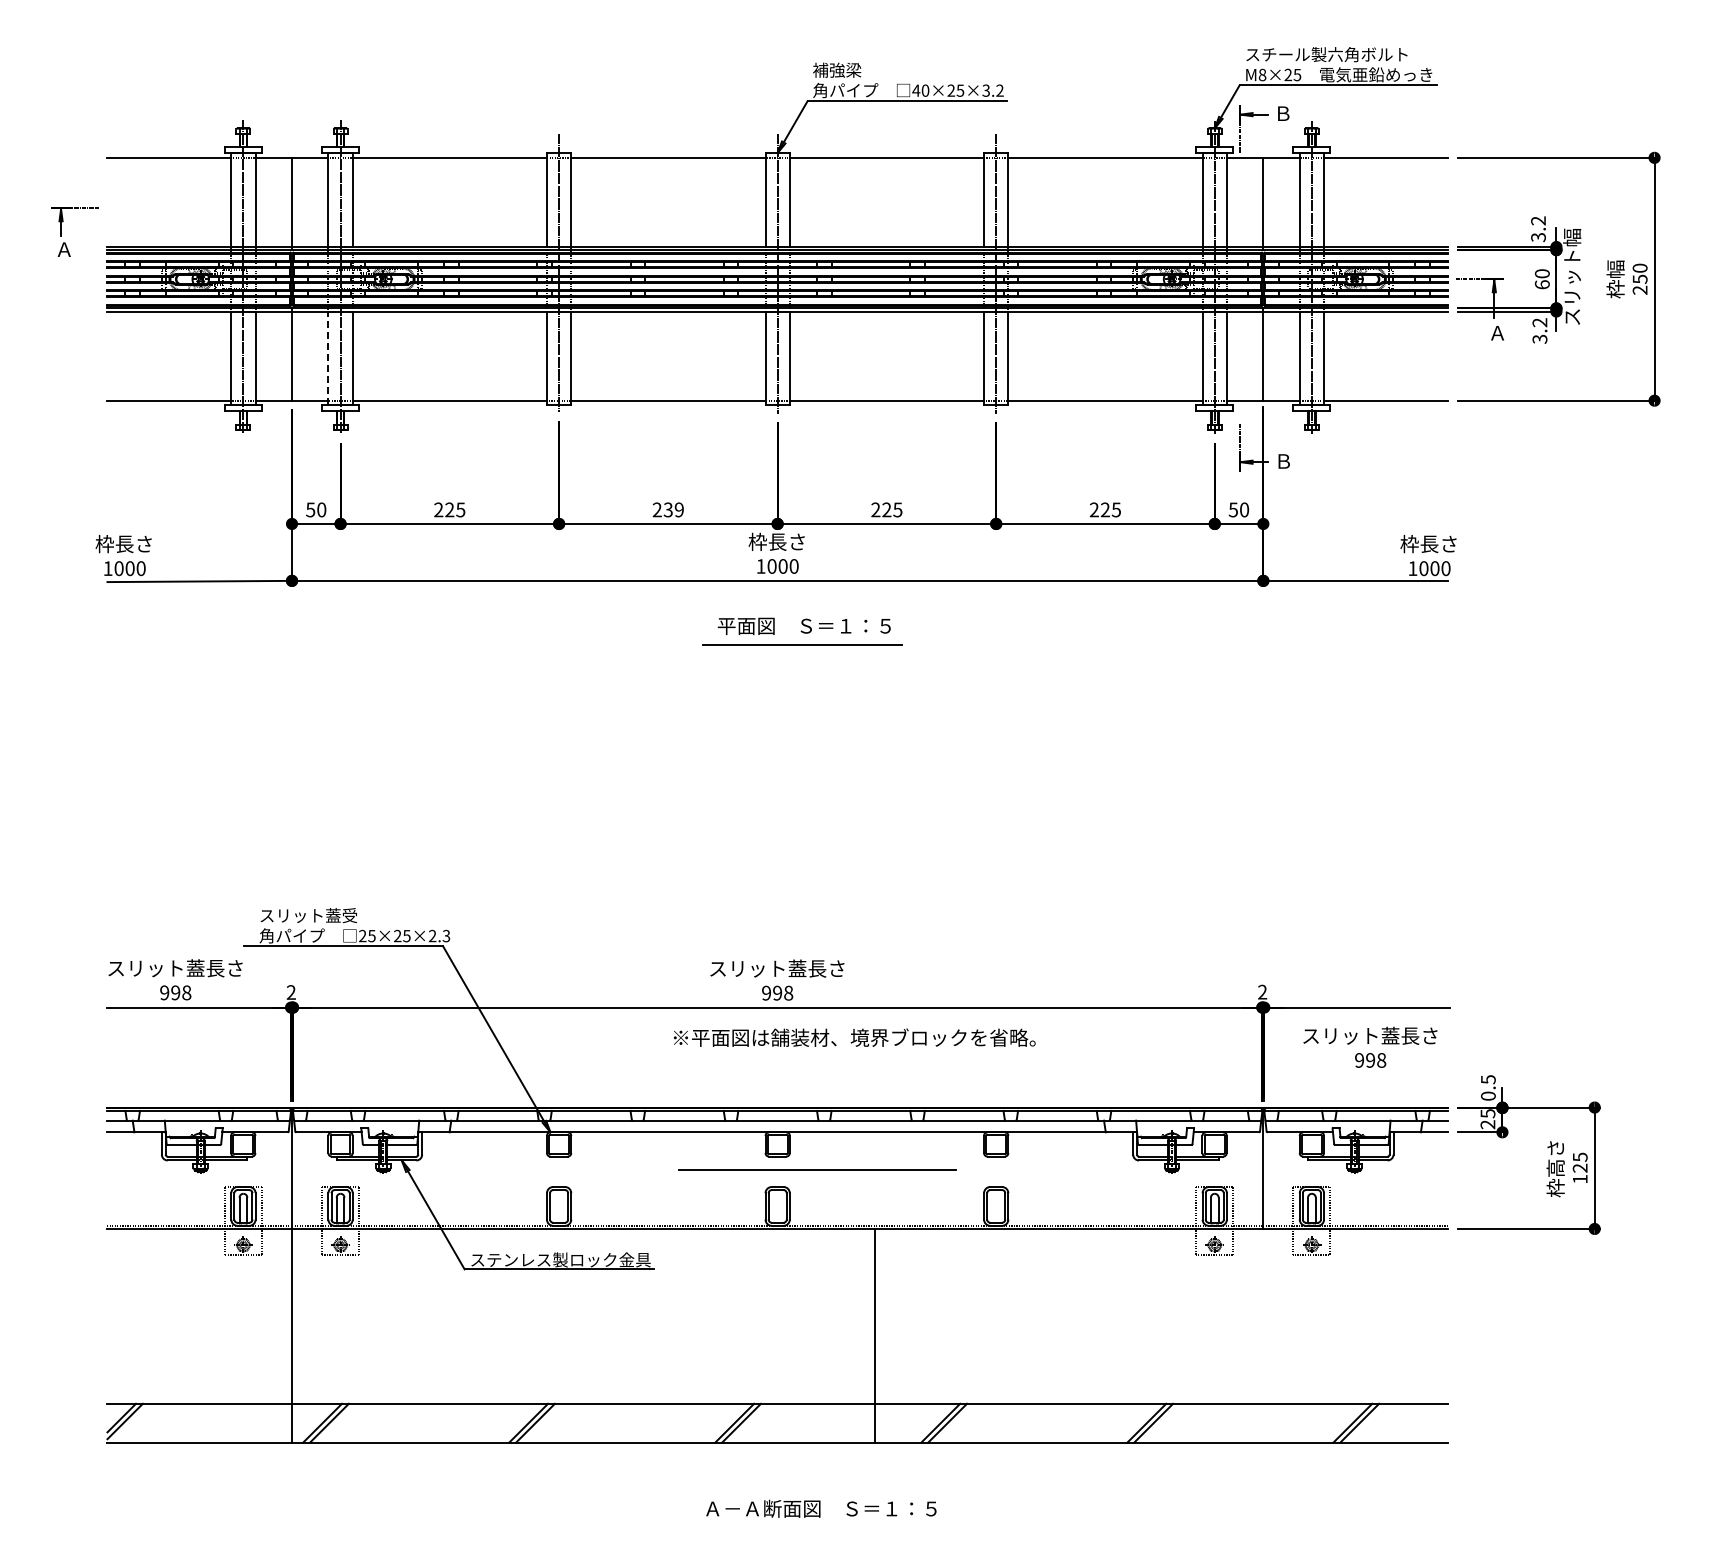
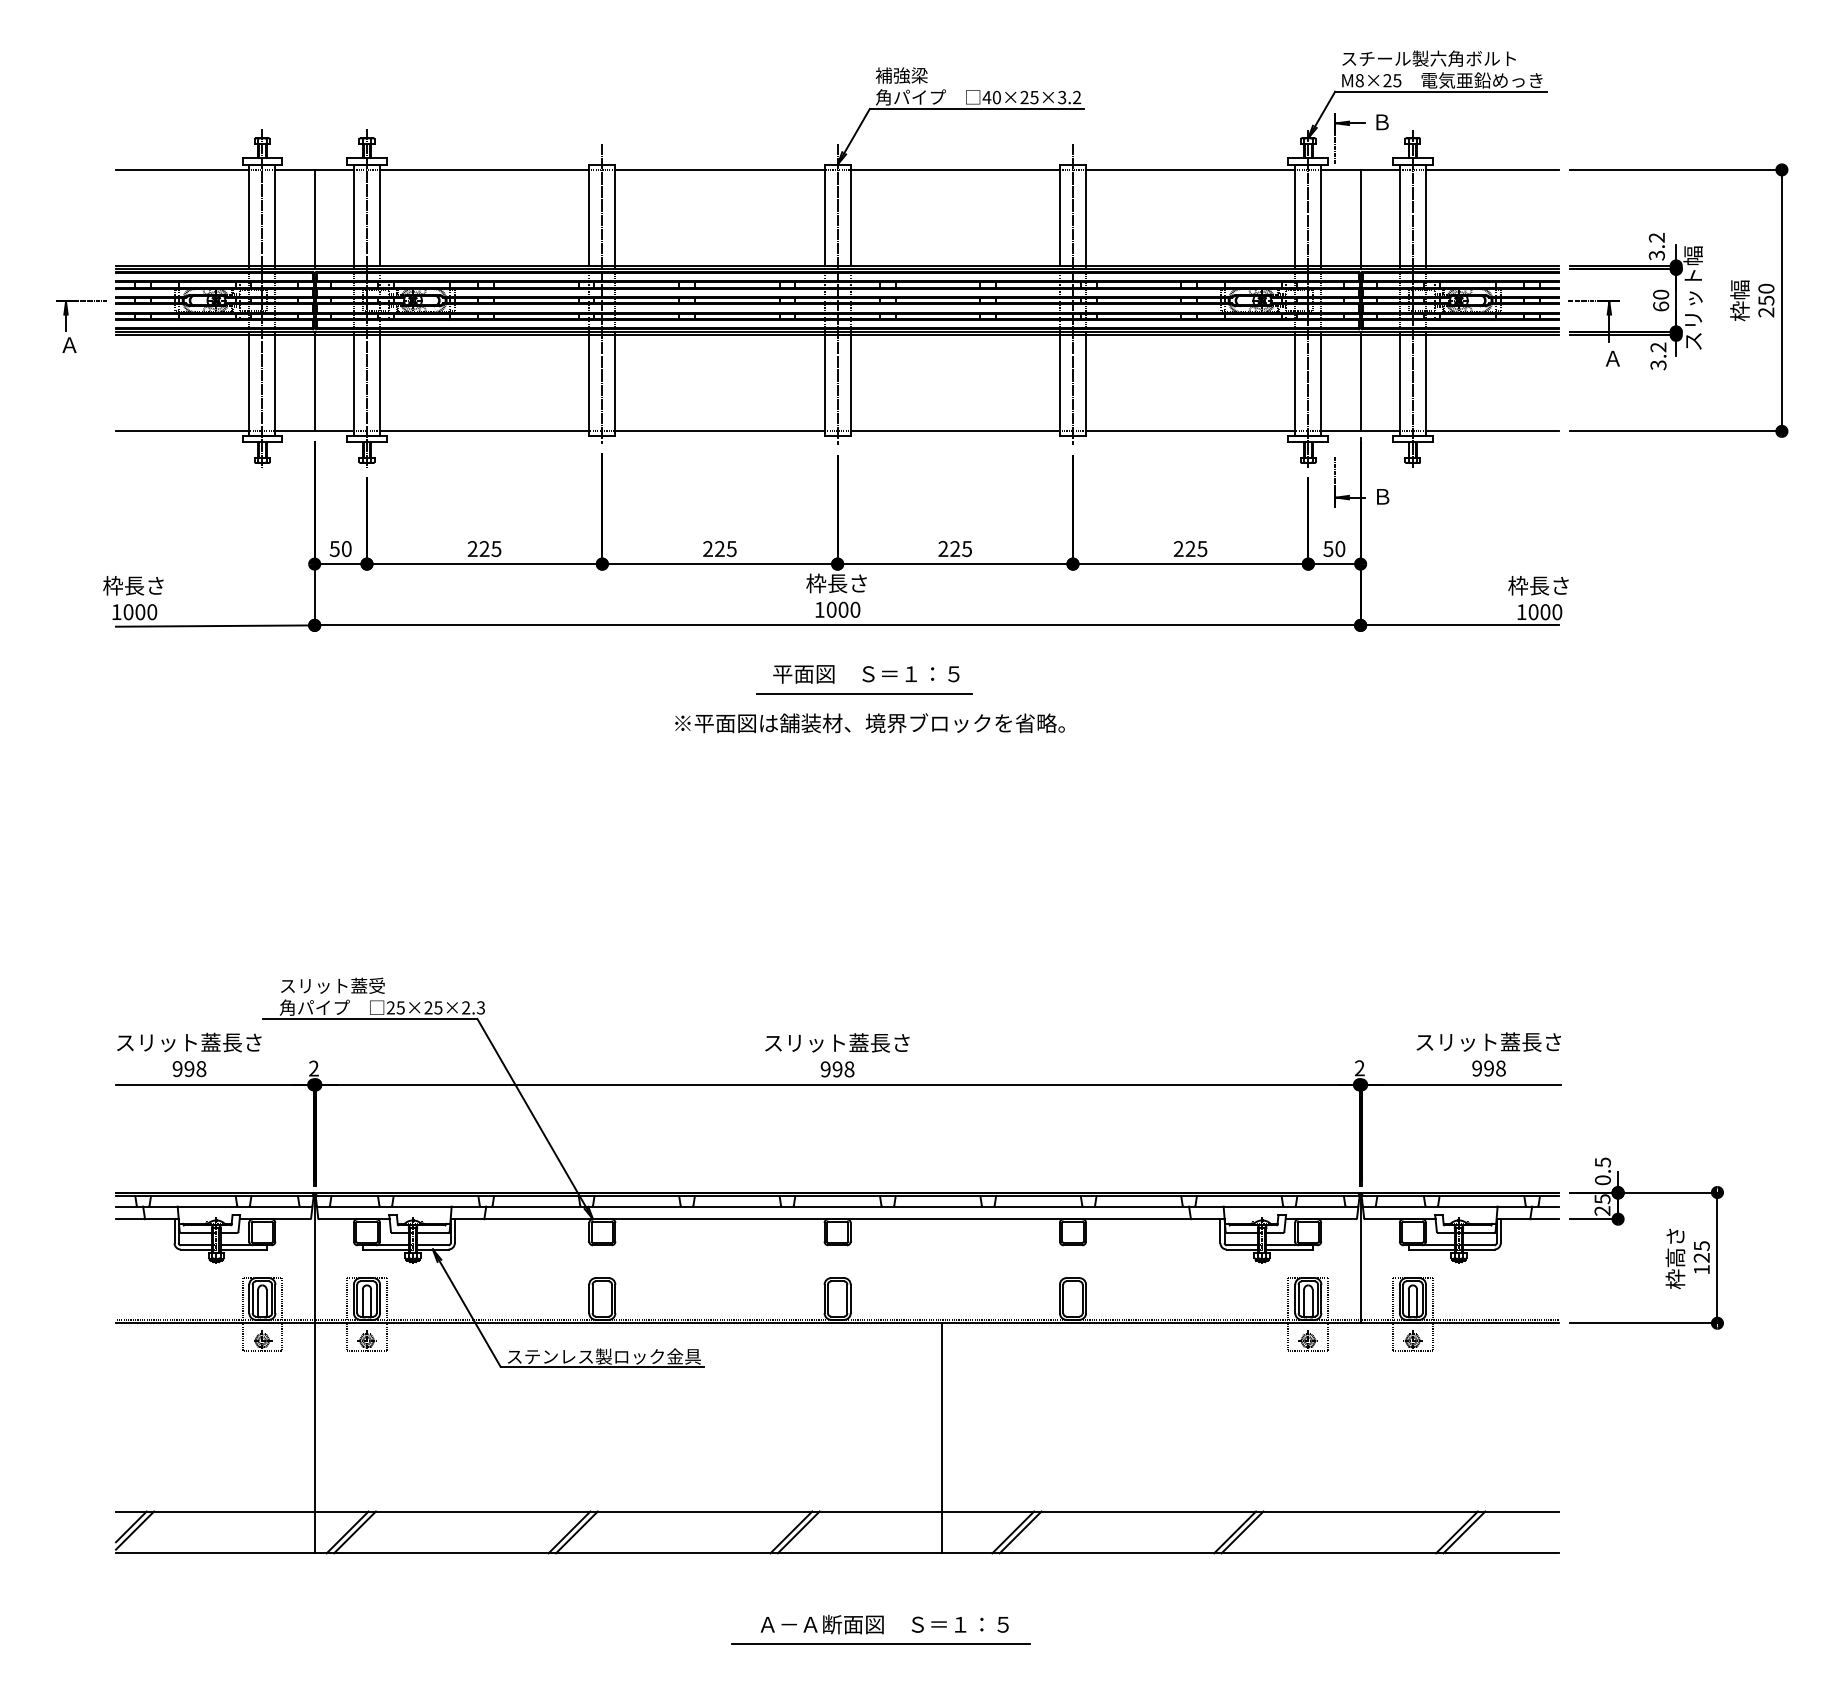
part: (61, 231) -> (66, 325), moved
line: (328, 358) -> (353, 385), dashed -> solid
text: (673, 509) -> (725, 548), 239 -> 225
text: (854, 1037) -> (869, 722), moved
text: (1370, 1046) -> (1488, 1053), moved
line: (817, 1169) -> (880, 1643), moved

